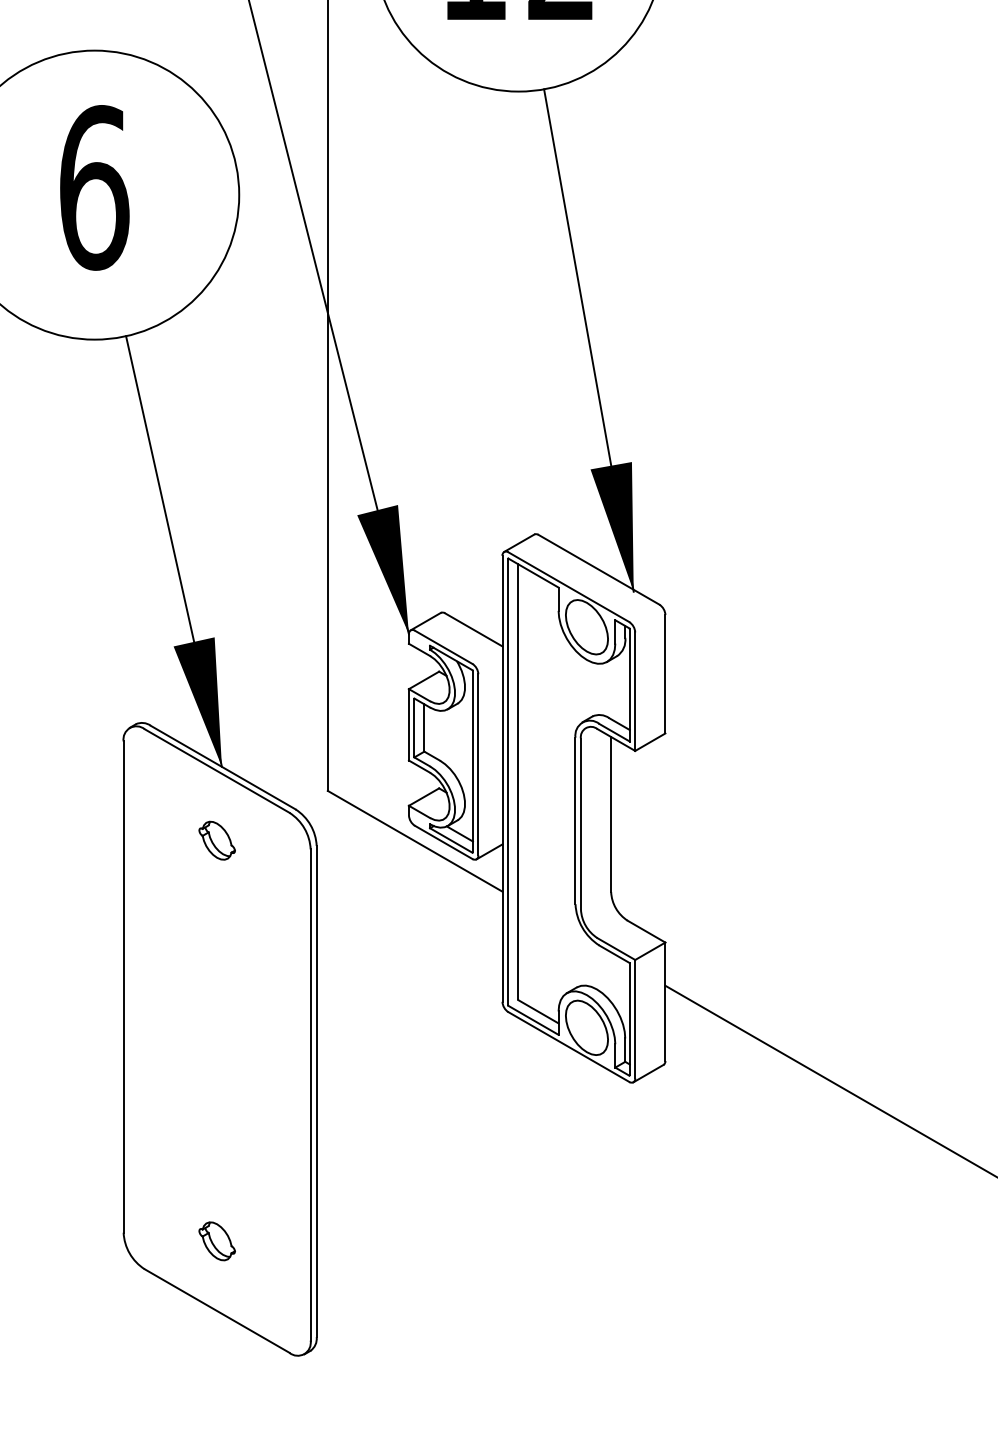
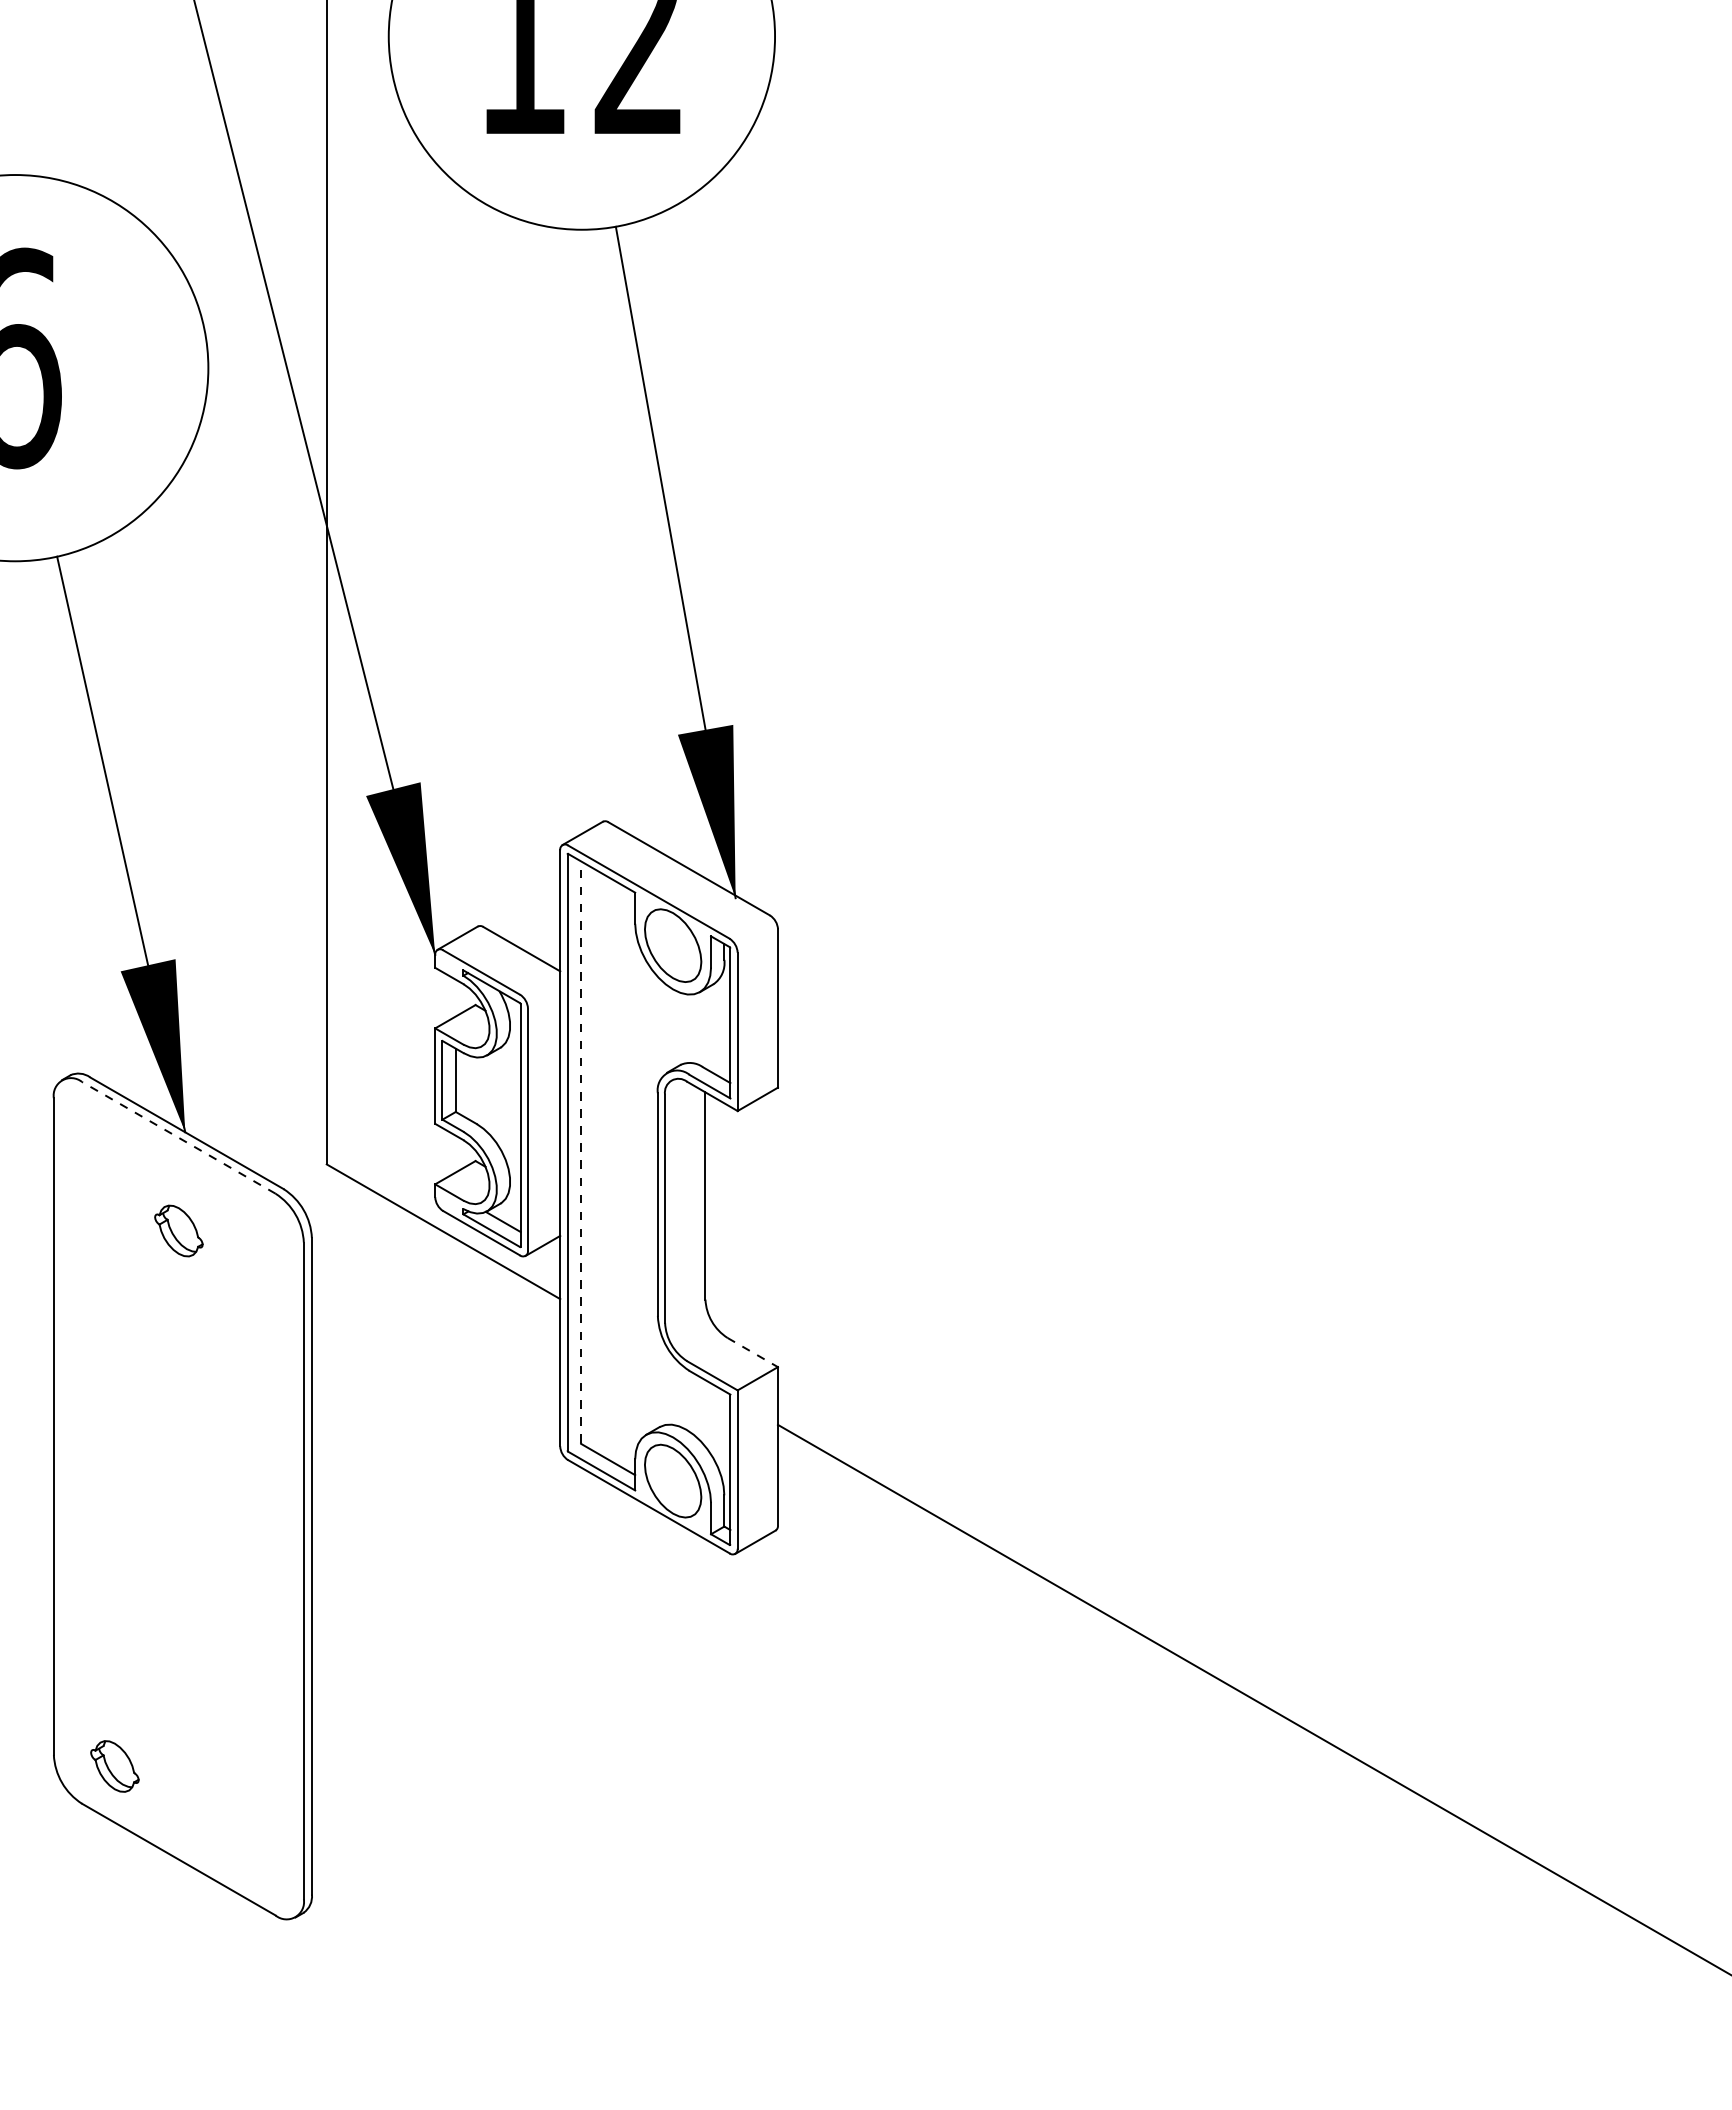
line: (216, 770) -> (178, 1137), solid -> dashed
line: (517, 781) -> (580, 1151), solid -> dashed
line: (647, 931) -> (753, 1352), solid -> dashed
part: (216, 1241) -> (114, 1766), moved

